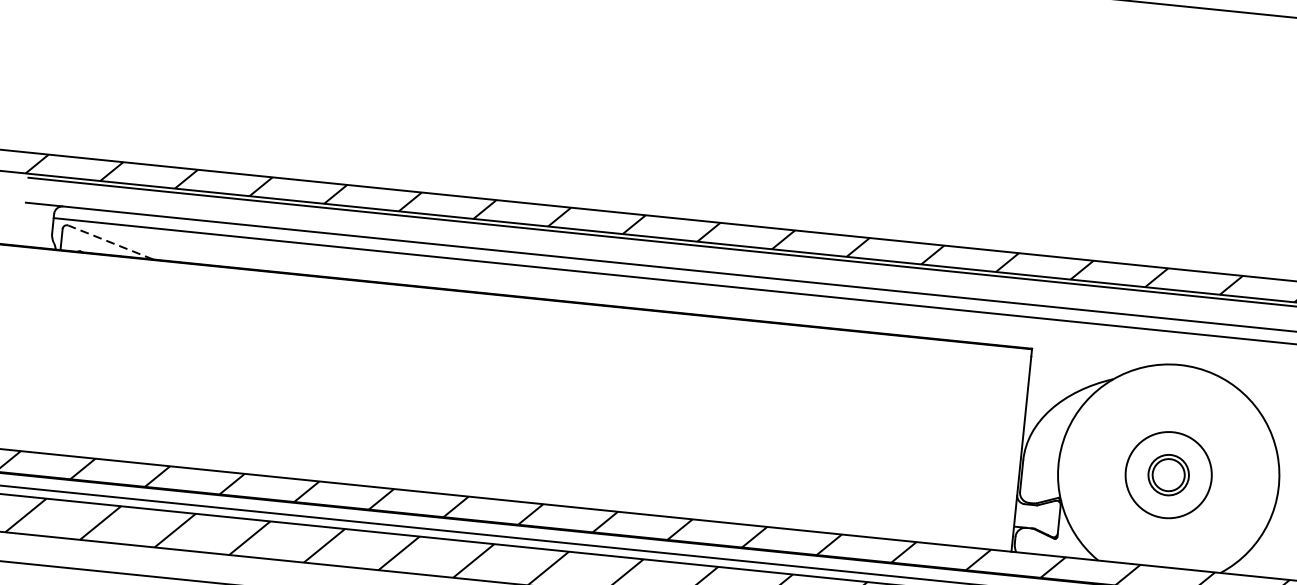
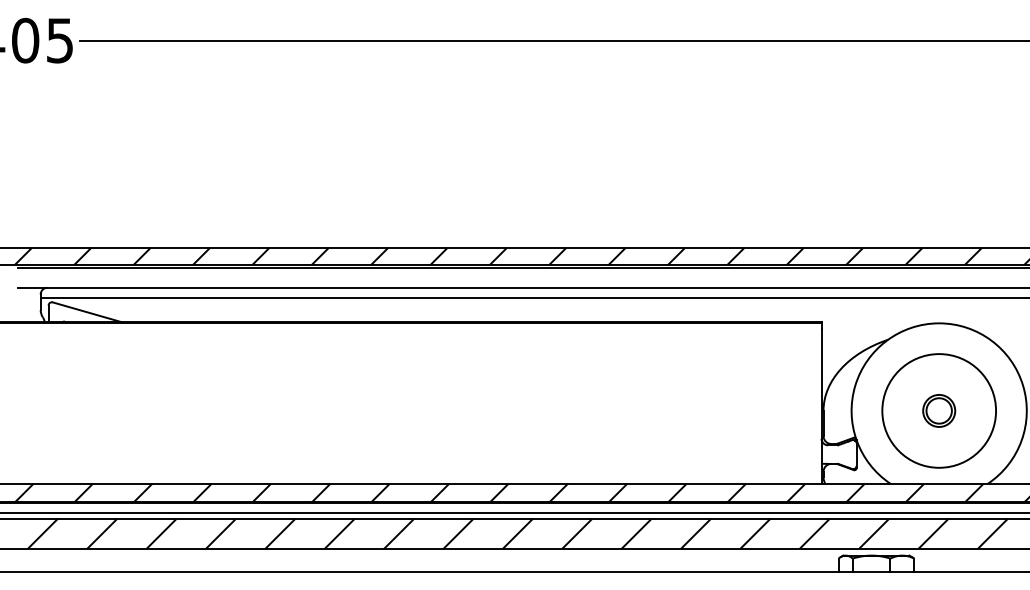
line: (110, 242) -> (87, 312), dashed -> solid
circle: (1169, 474) -> (939, 410), size x1.67

